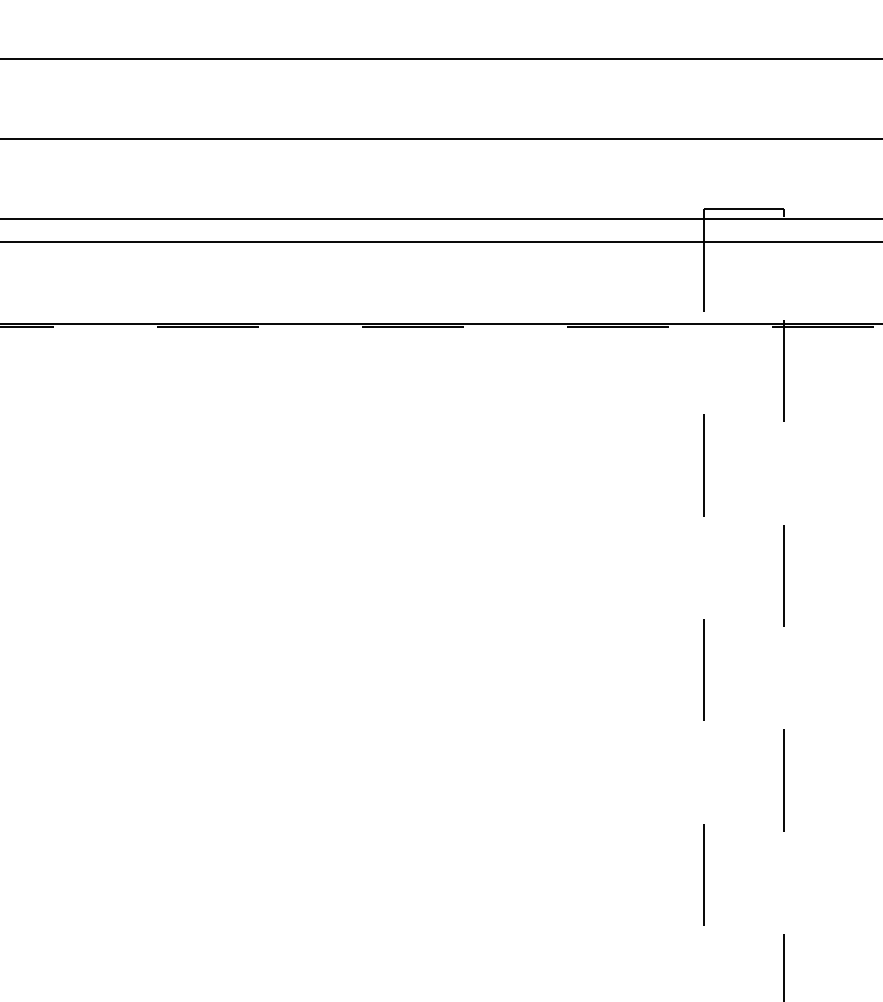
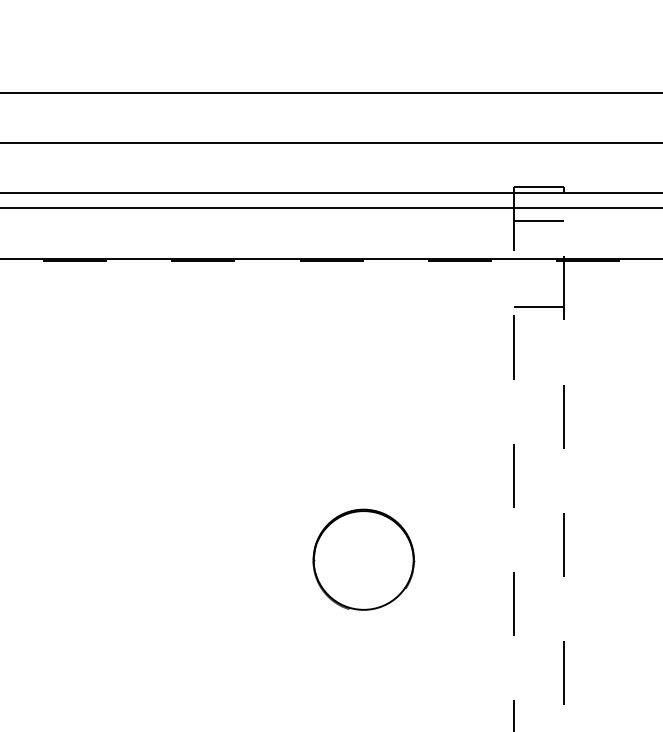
line: (744, 262) -> (539, 220), added
line: (744, 401) -> (539, 307), added
part: (463, 803) -> (363, 559), added

